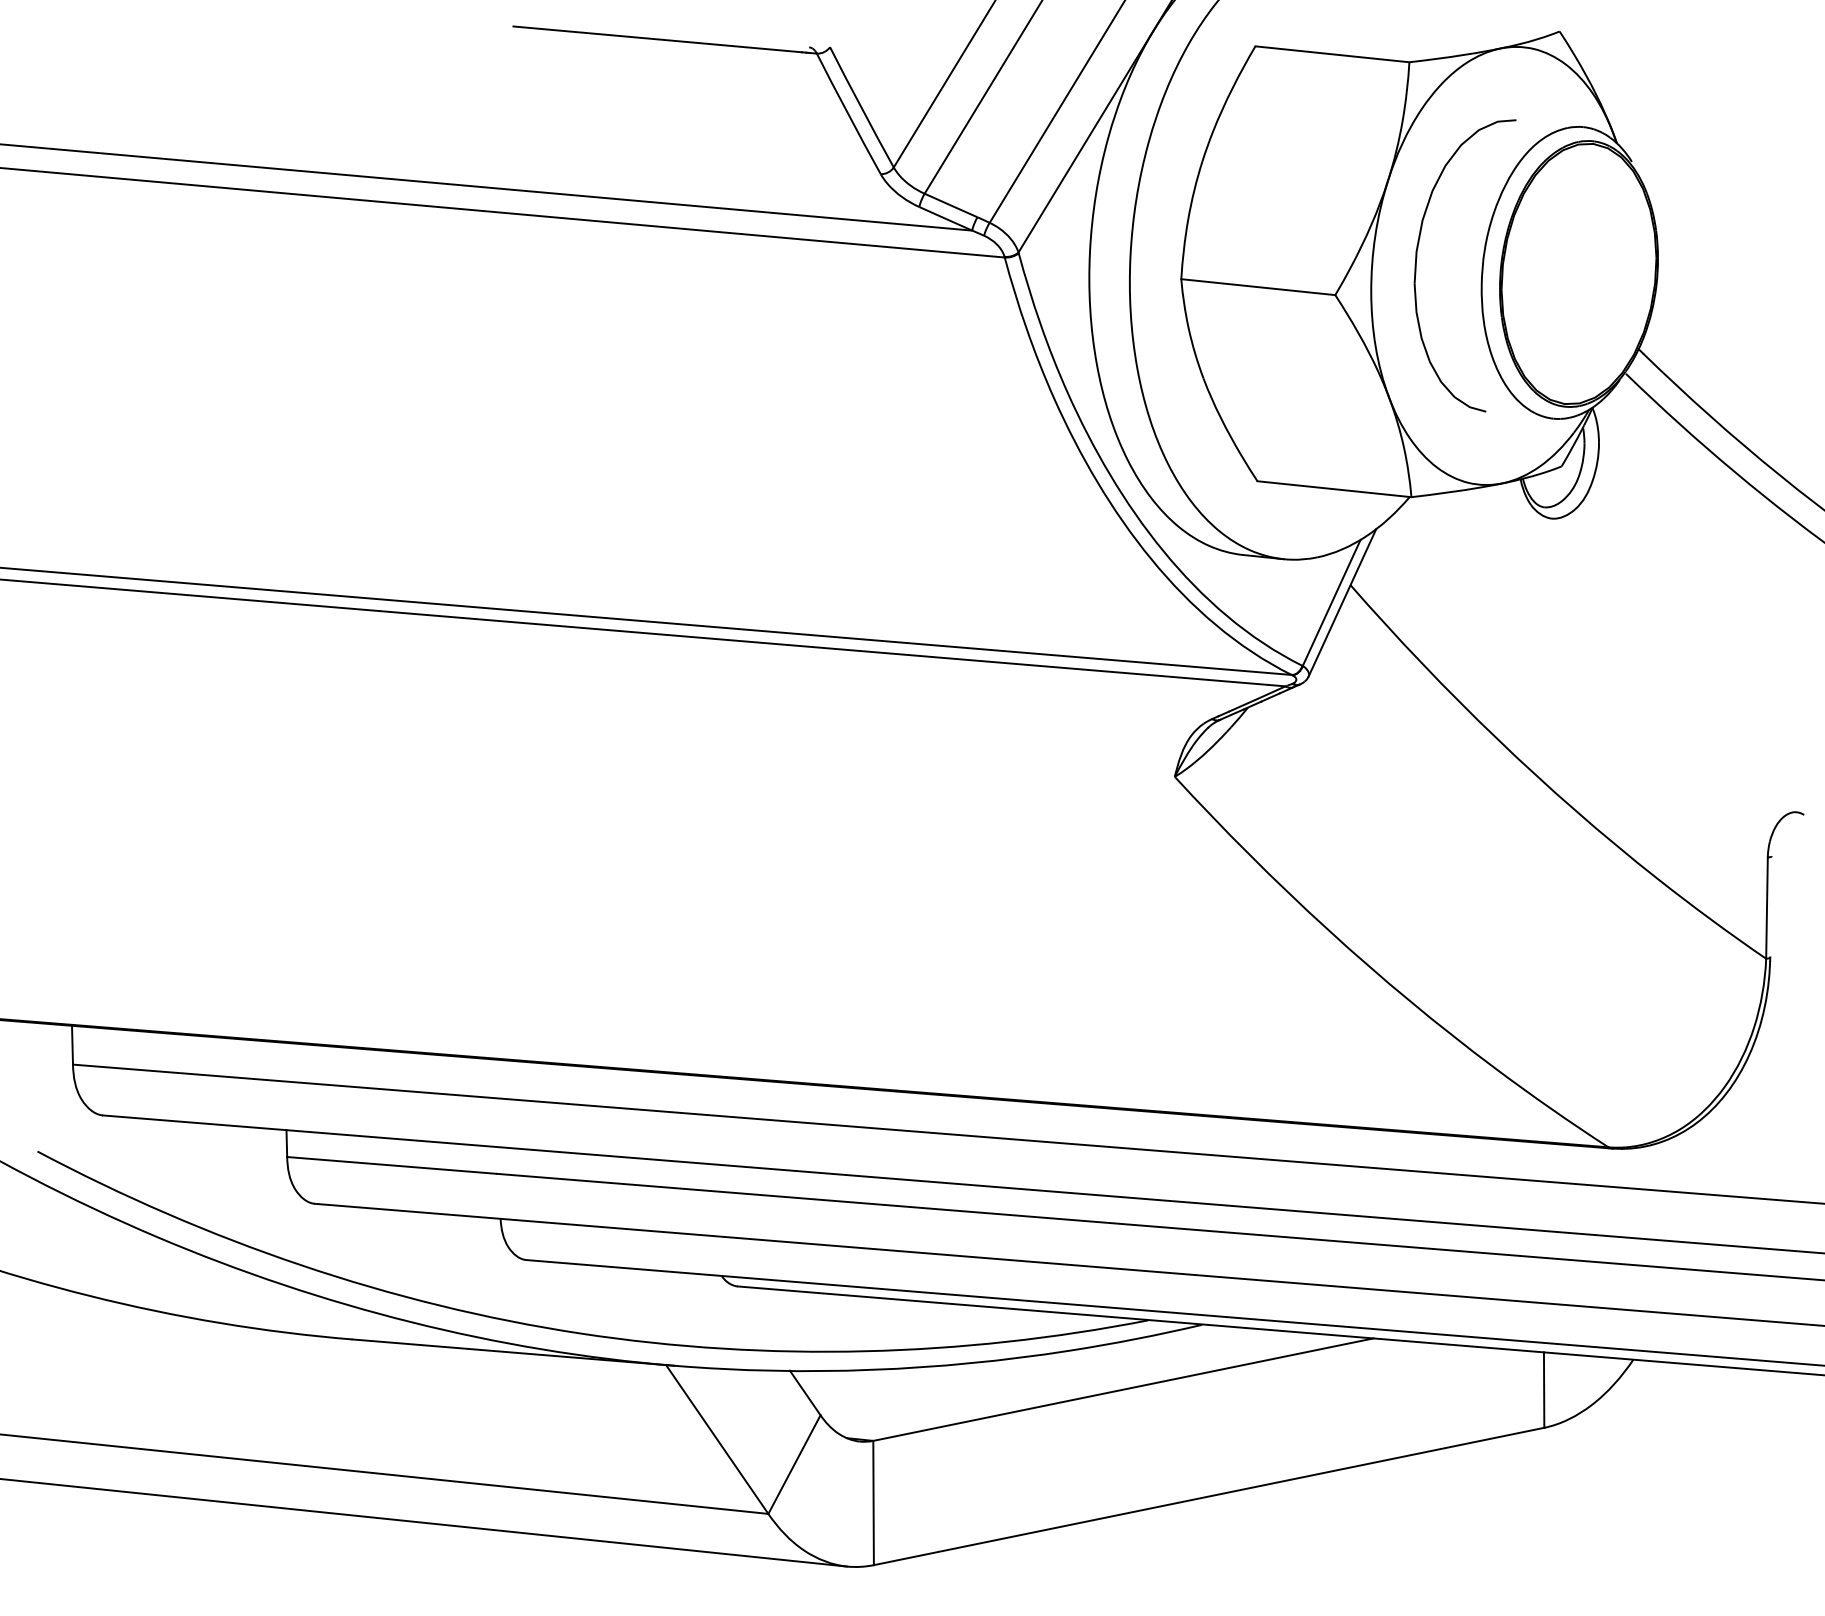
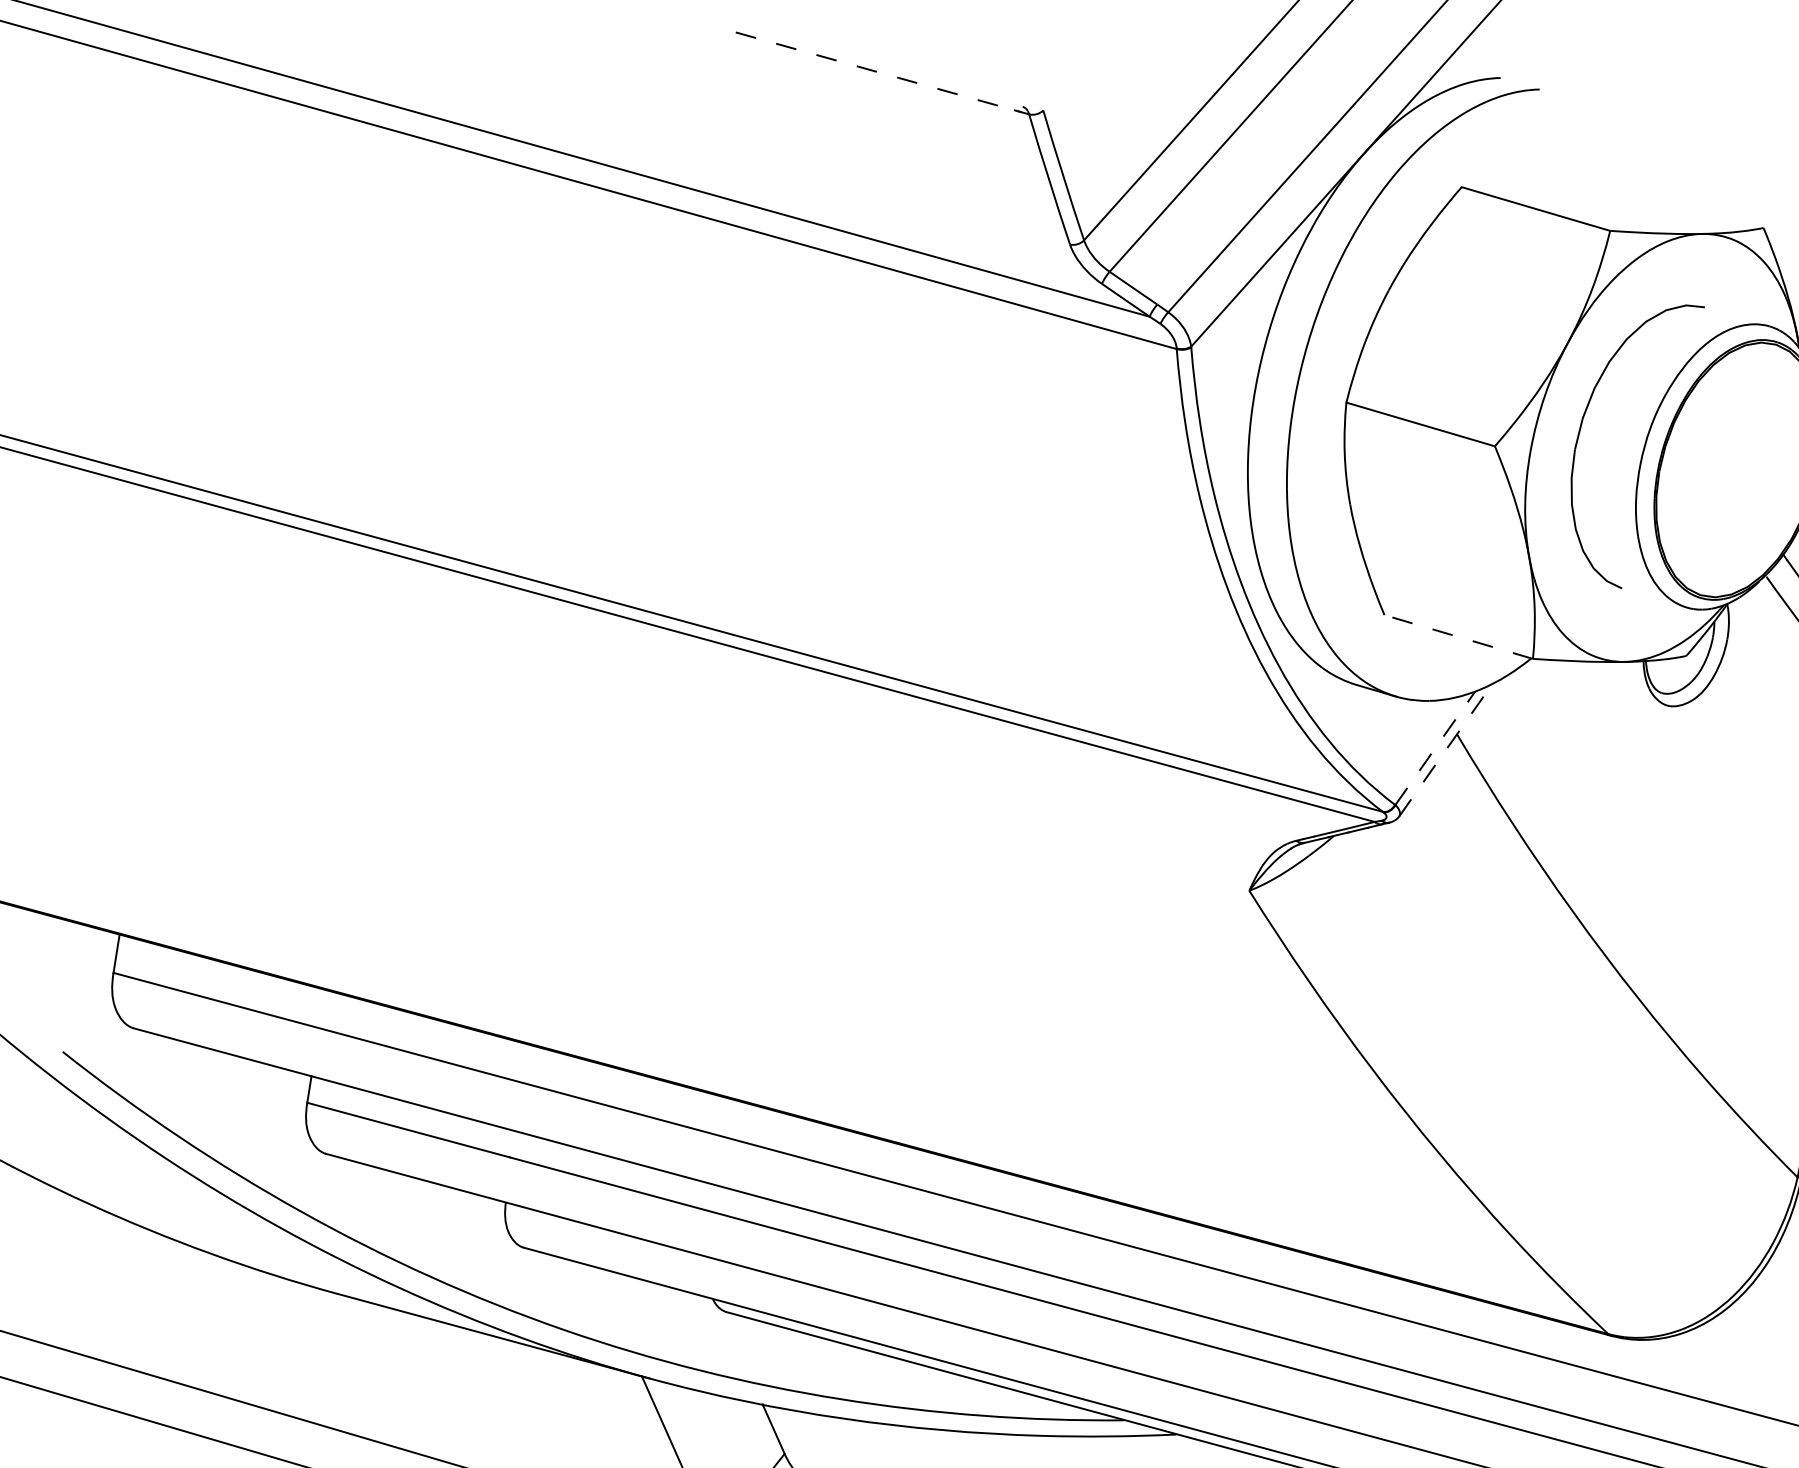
line: (657, 39) -> (875, 71), solid -> dashed
line: (1333, 489) -> (1457, 637), solid -> dashed
line: (1331, 602) -> (1435, 747), solid -> dashed
line: (1342, 602) -> (1445, 749), solid -> dashed

